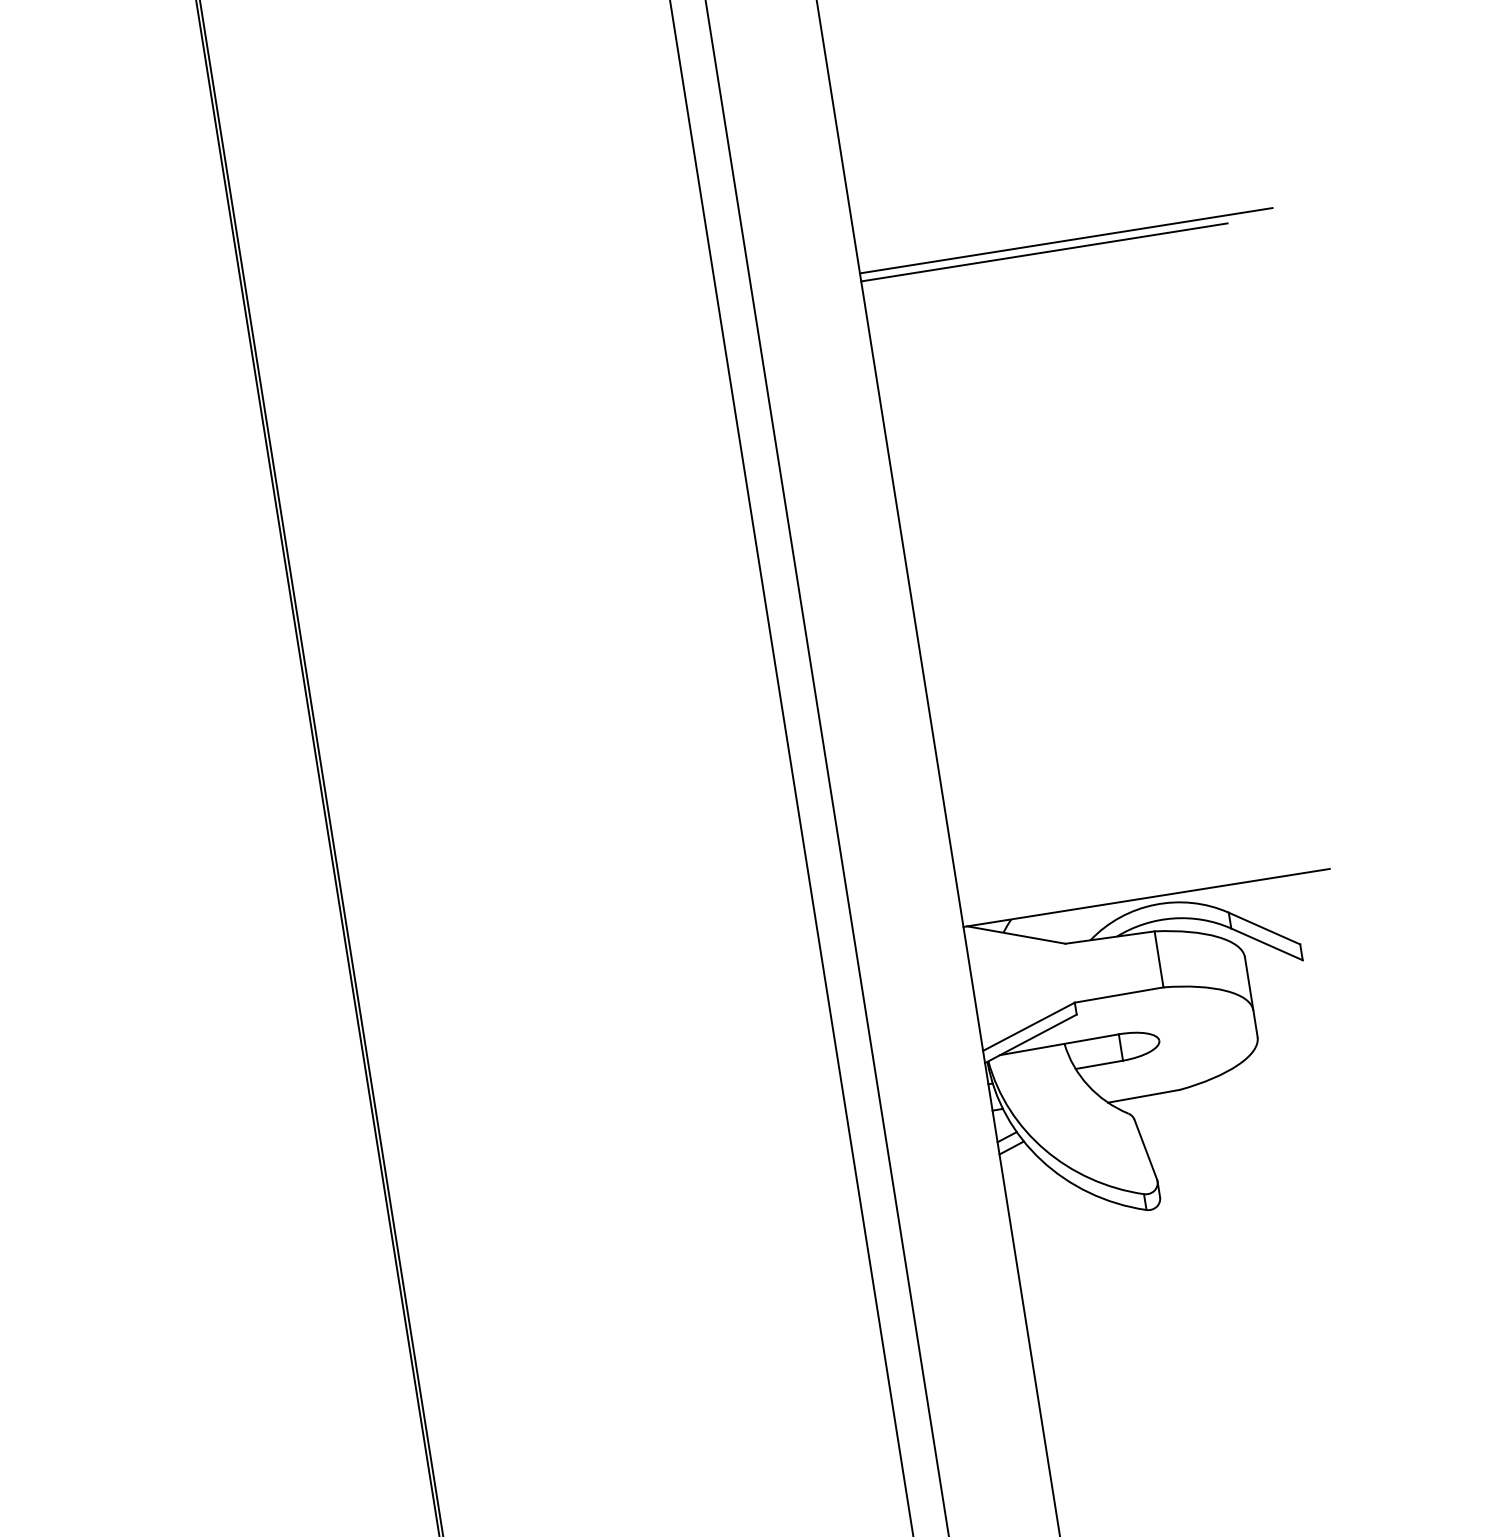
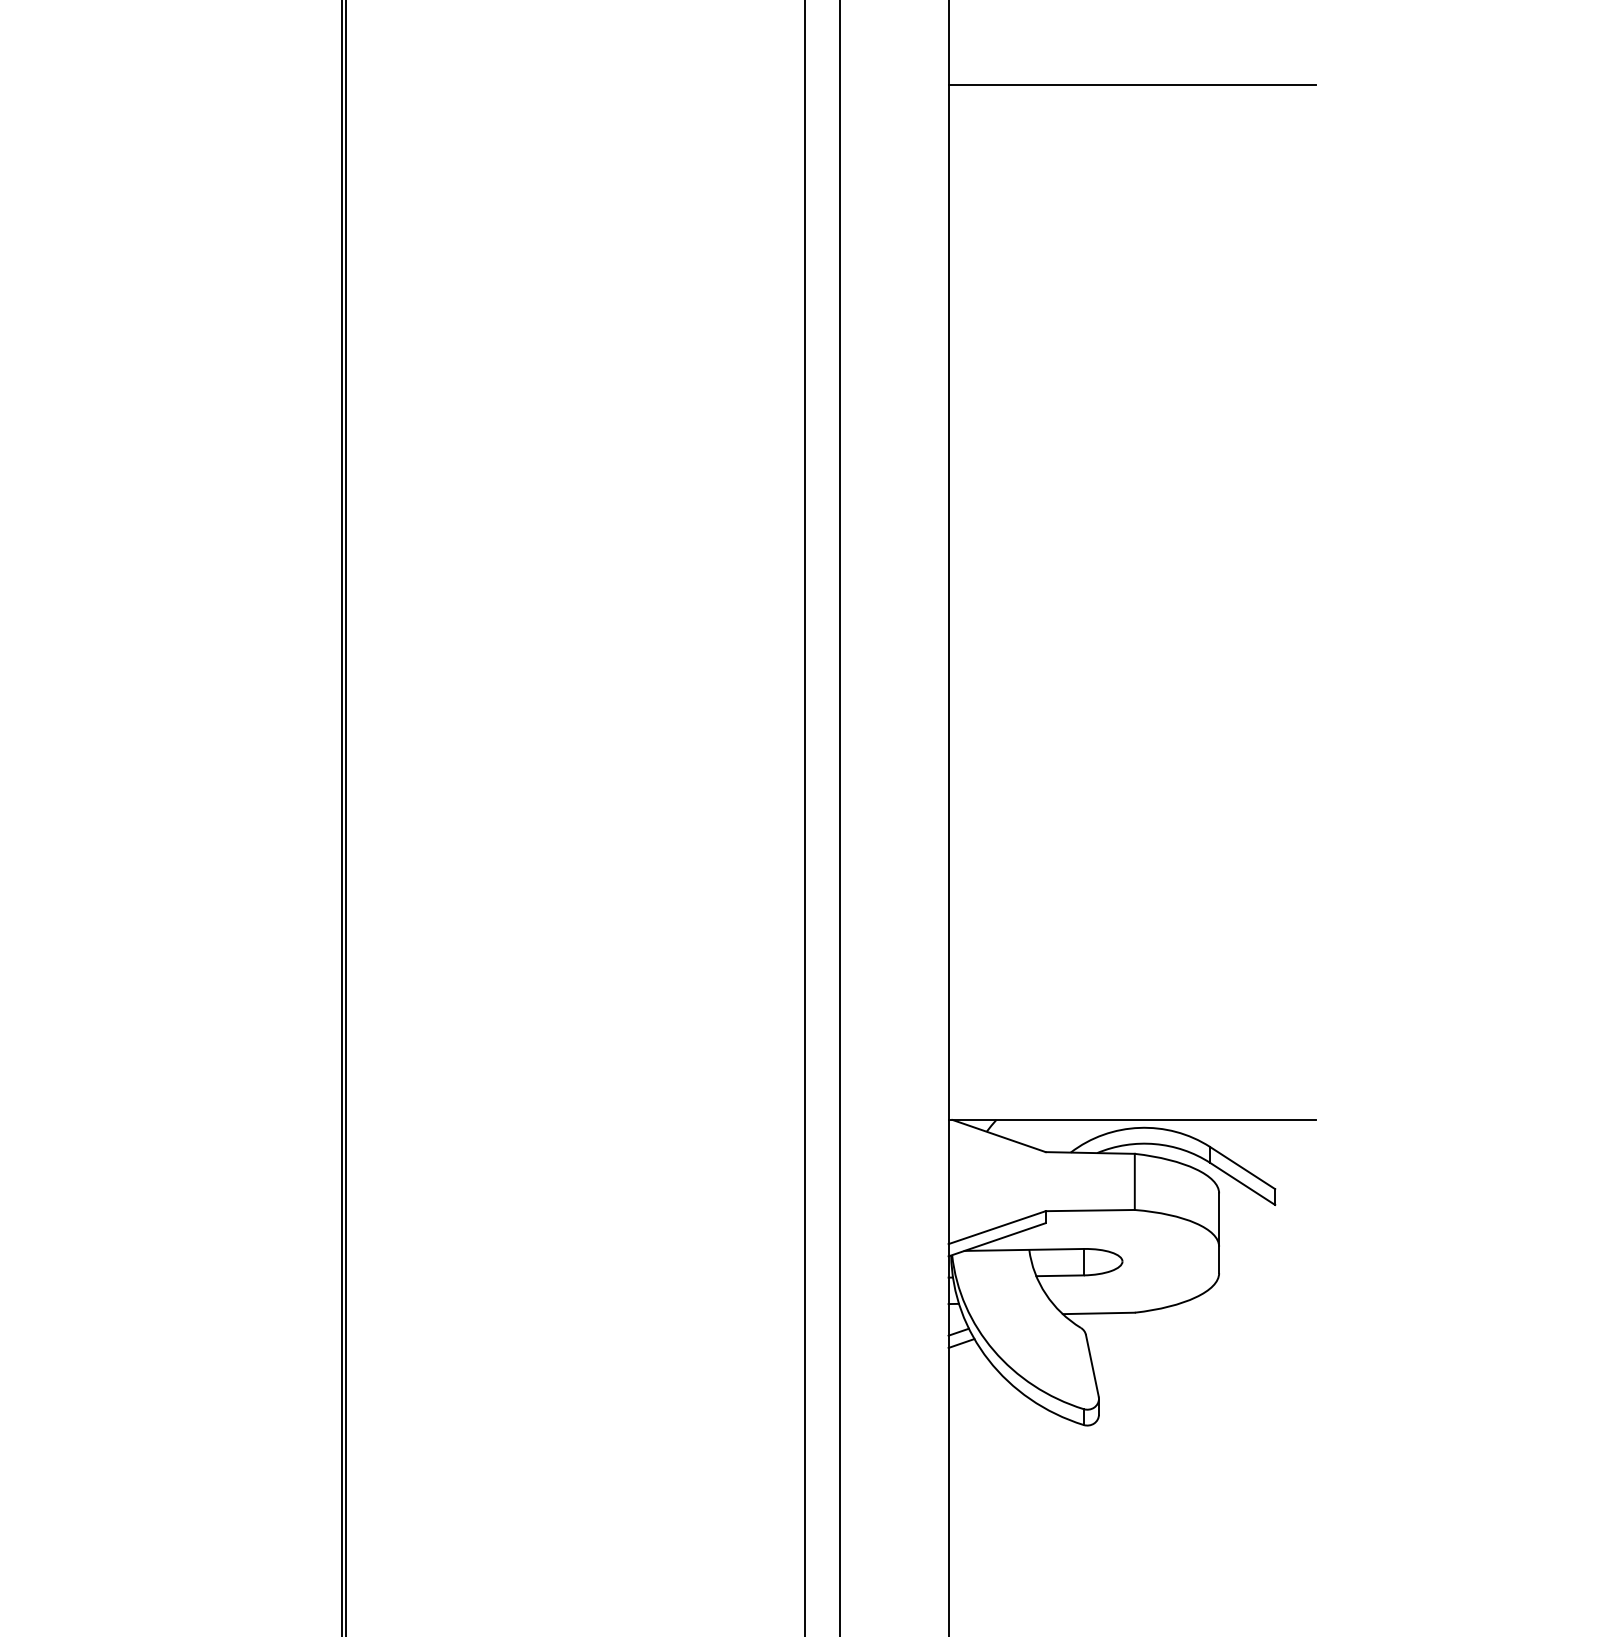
line: (1066, 240) -> (1155, 464), removed
line: (1043, 252) -> (1131, 472), removed

